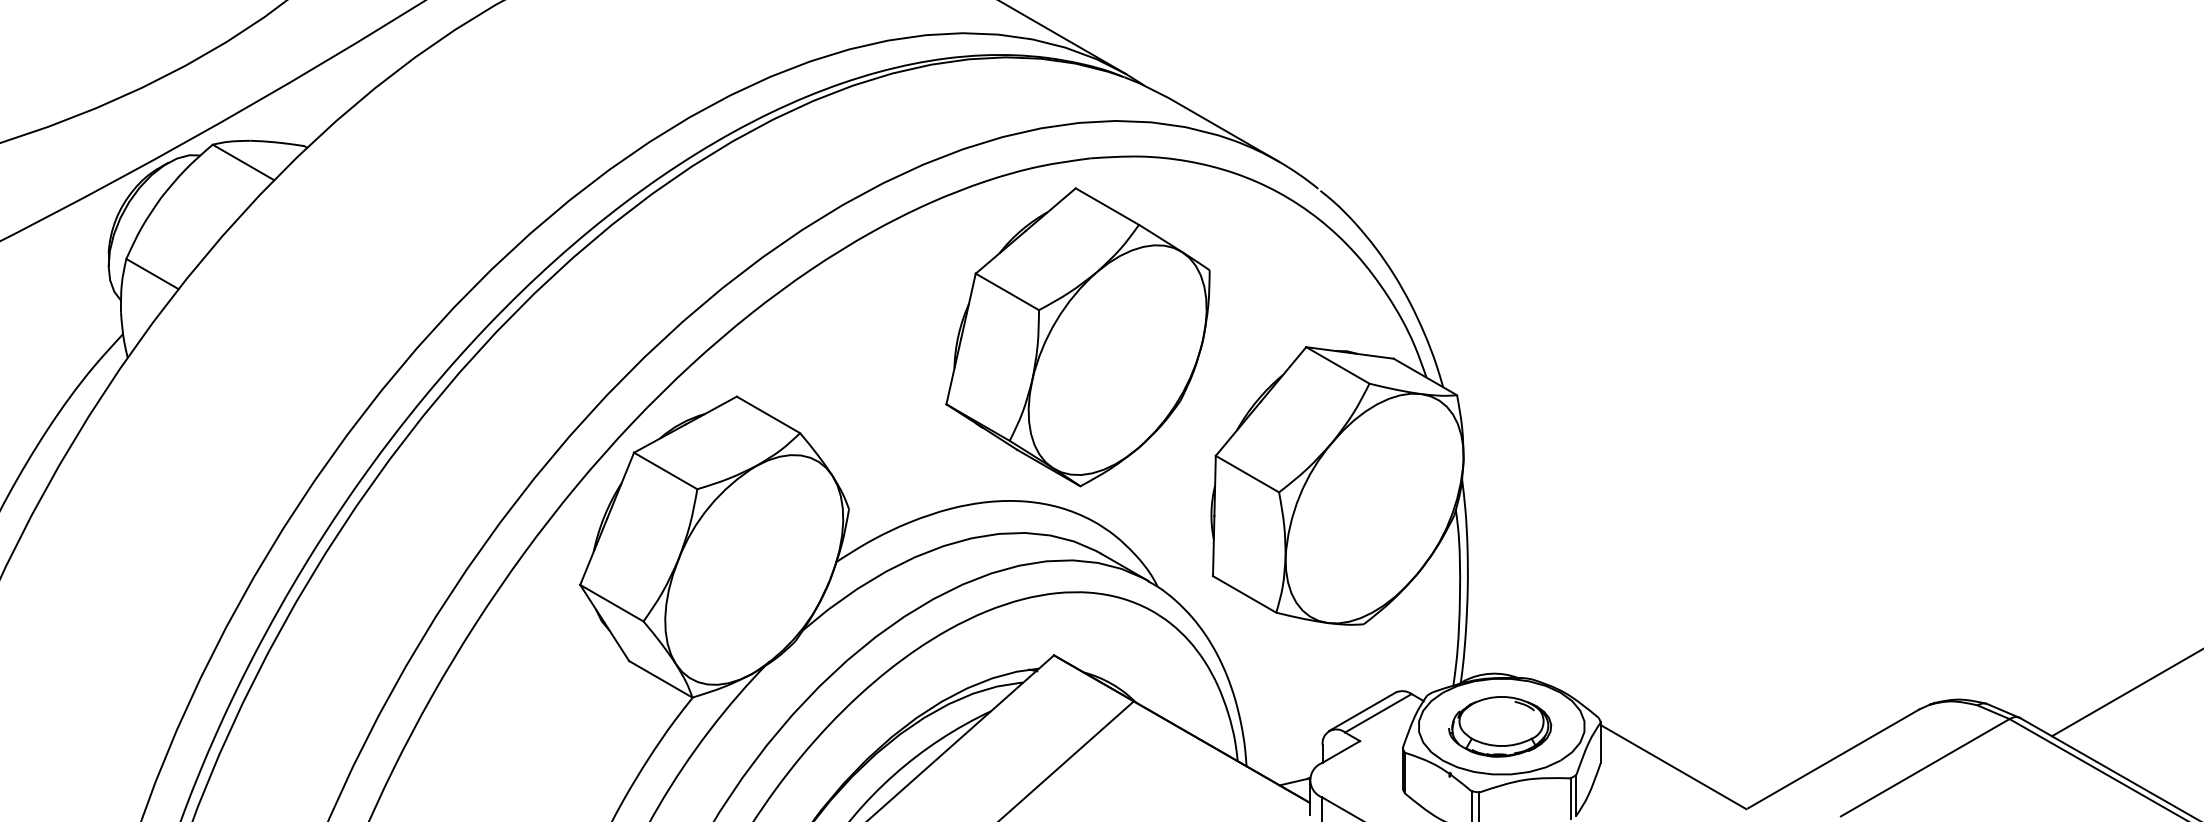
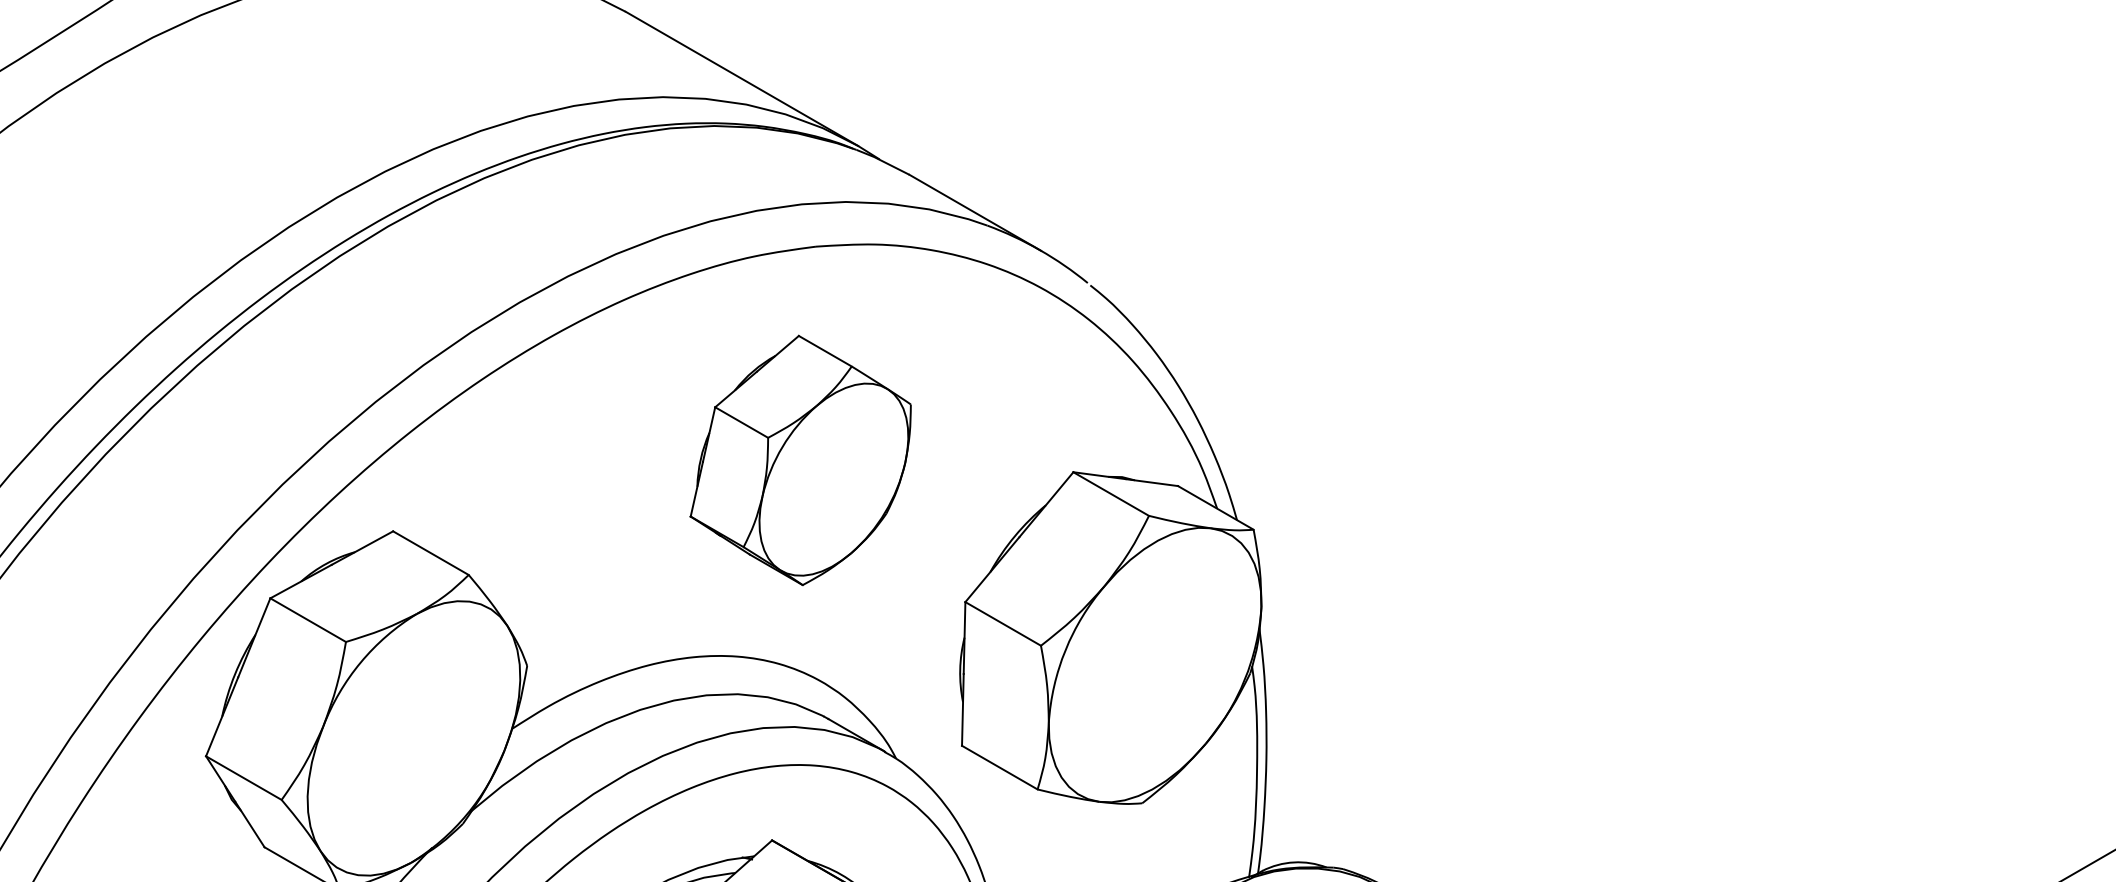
part: (1077, 337) -> (800, 460), size x0.7

